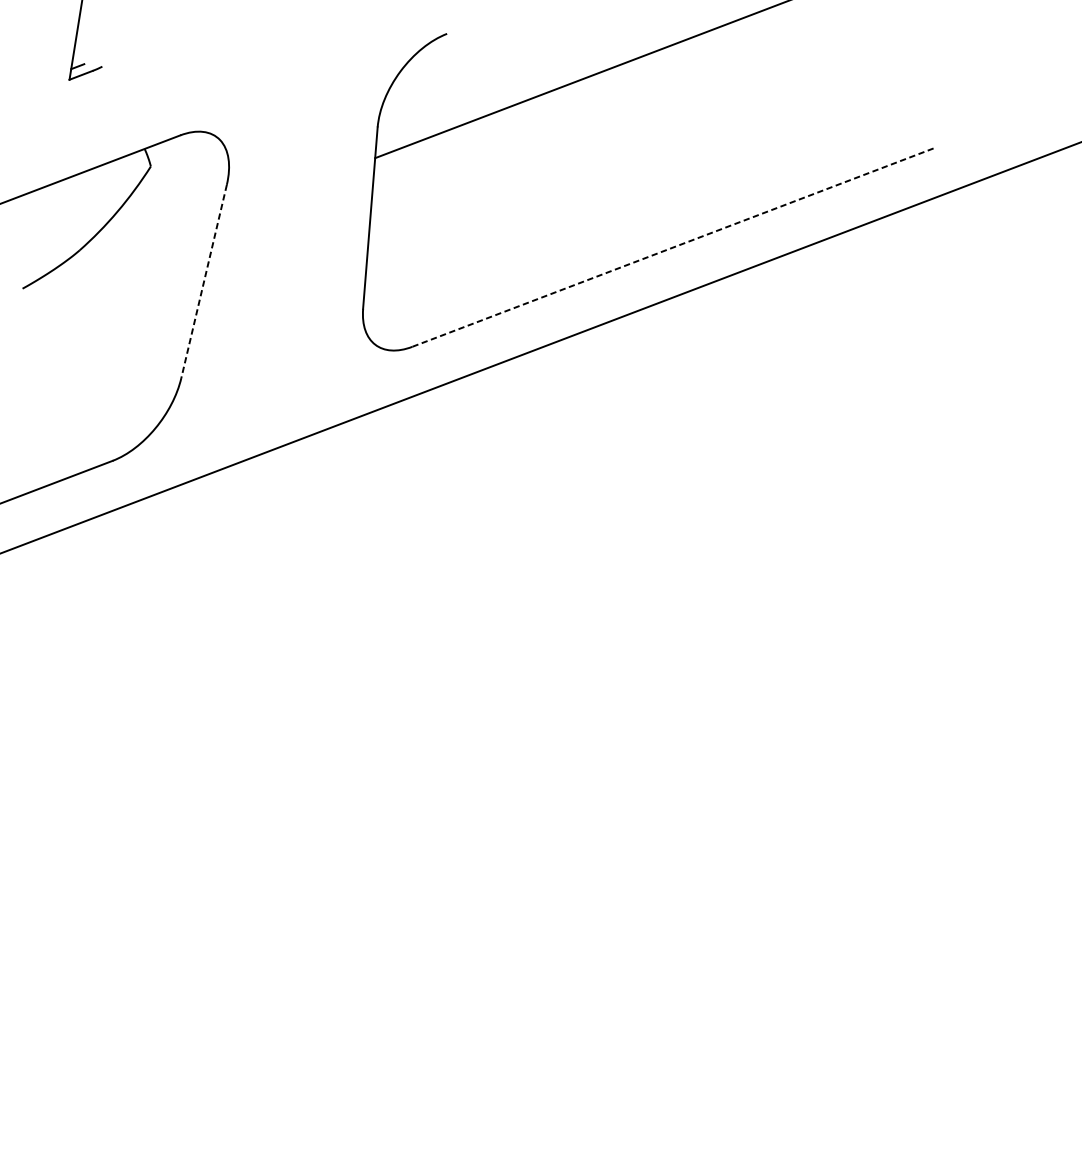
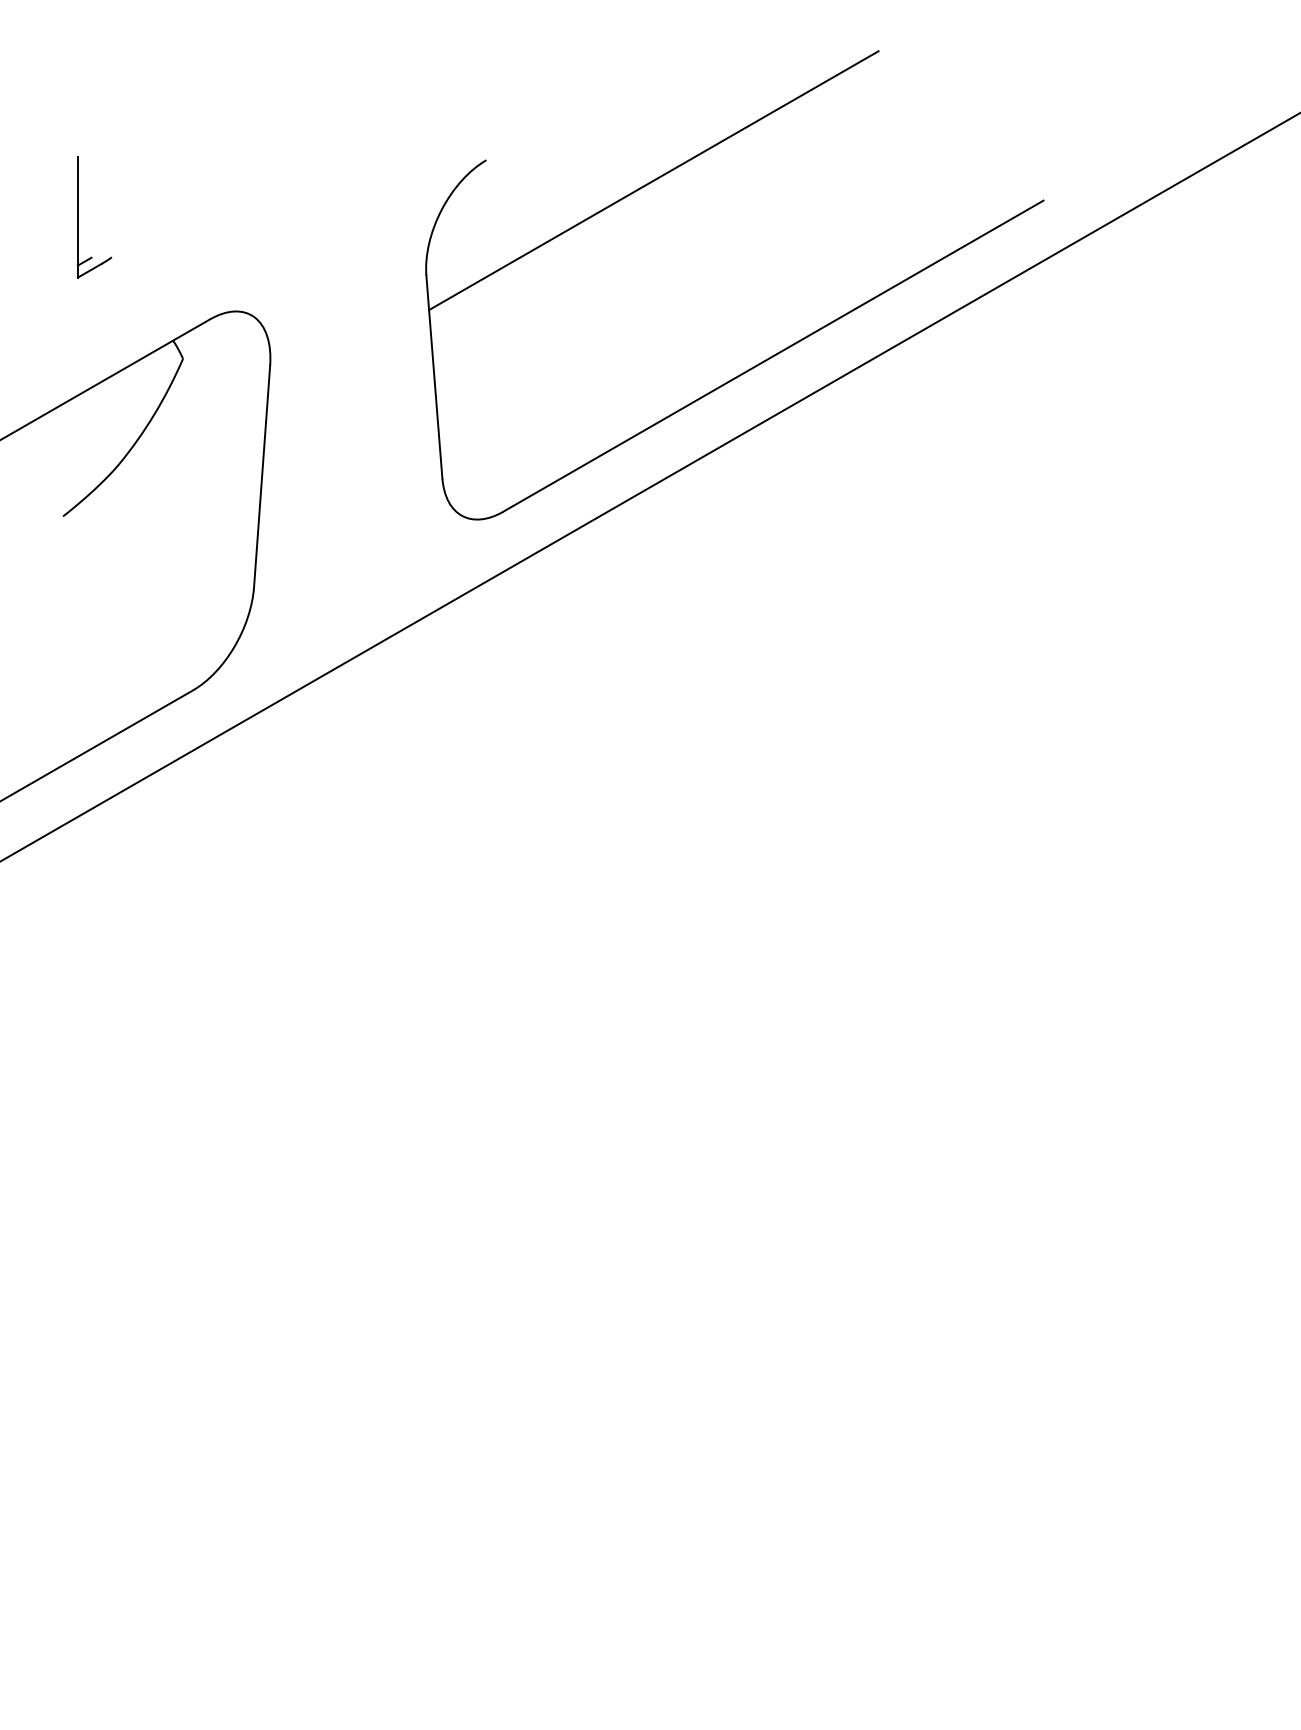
line: (672, 247) -> (773, 356), dashed -> solid
line: (204, 281) -> (262, 476), dashed -> solid

